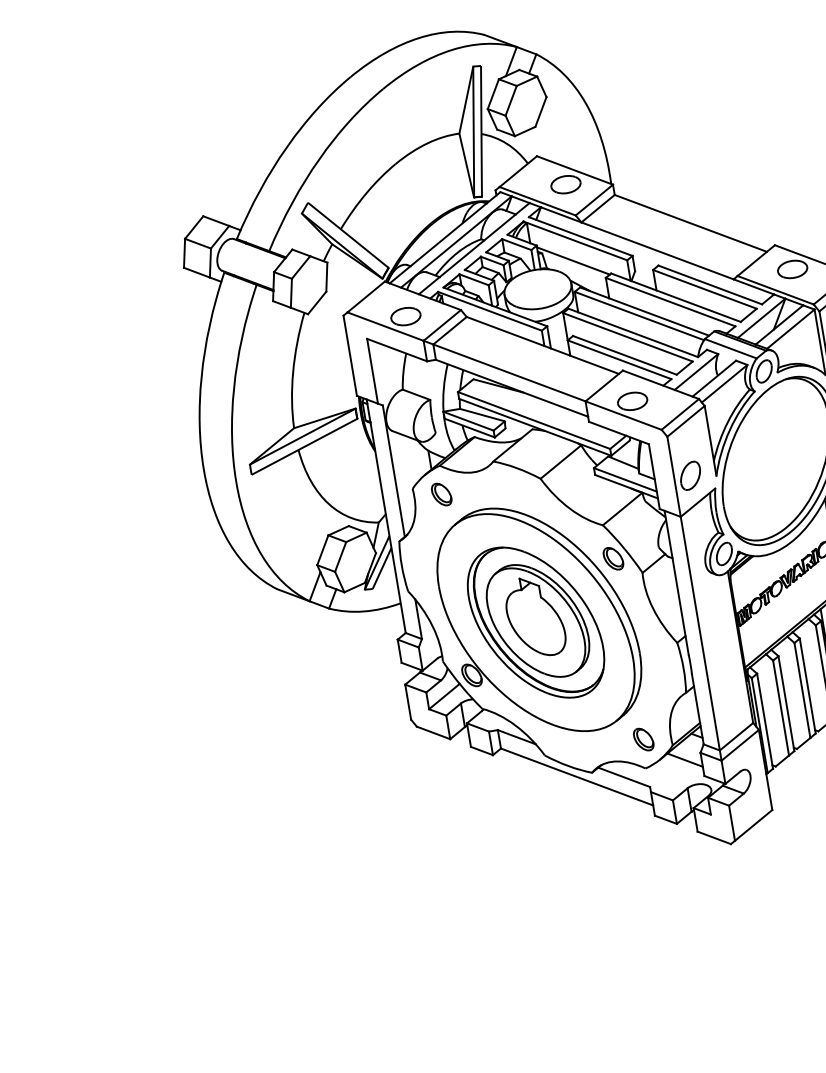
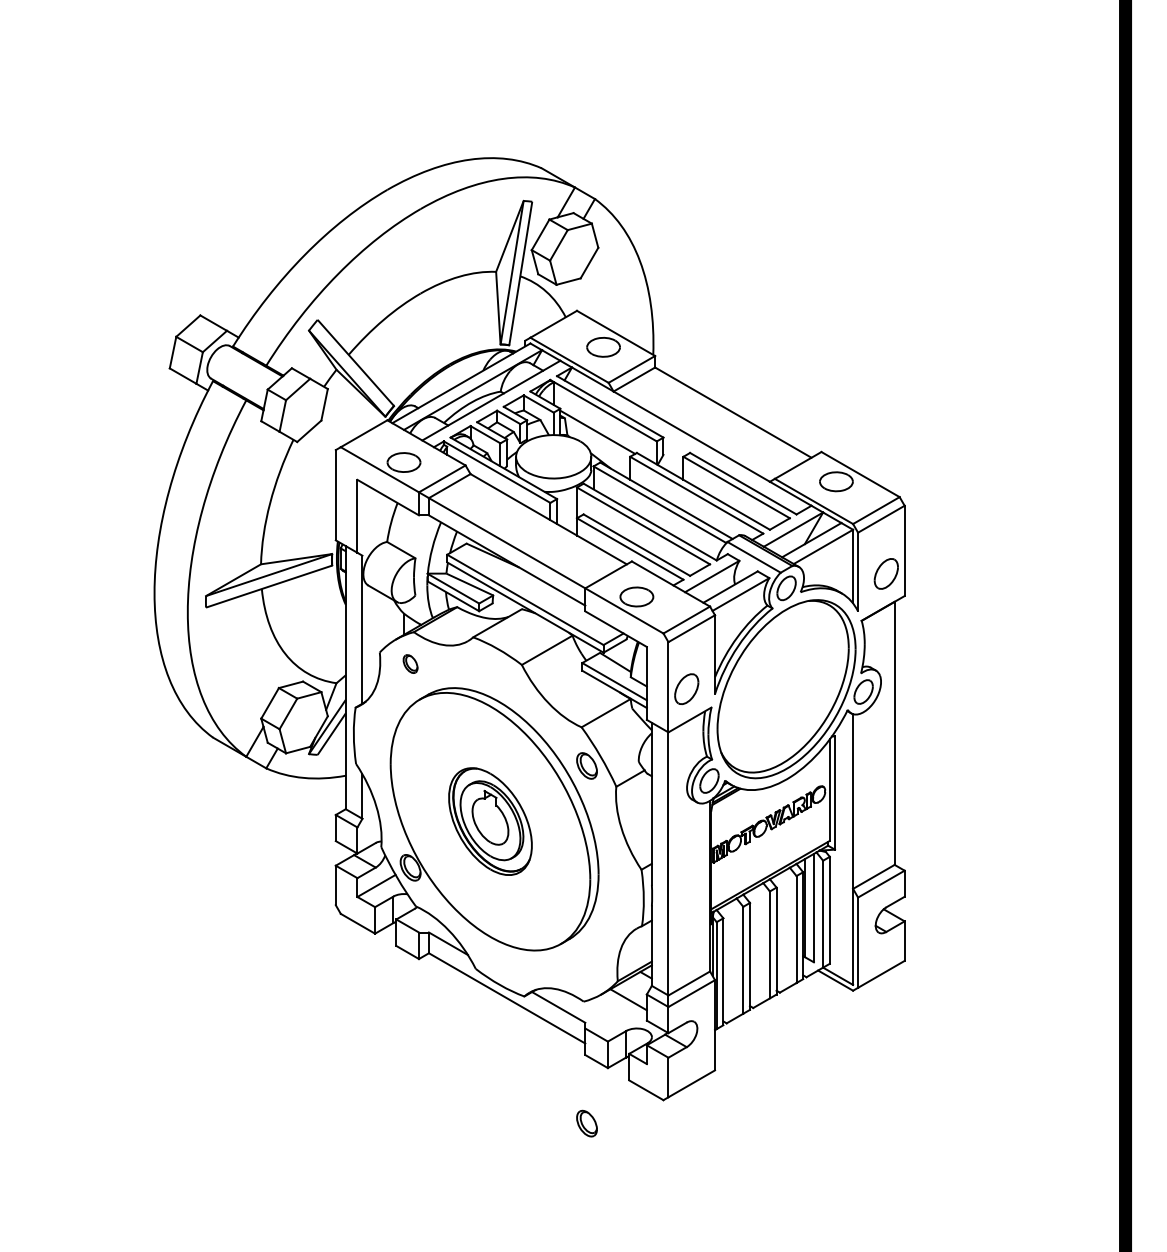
part: (441, 494) -> (410, 663), size x0.7
part: (536, 622) -> (490, 821), size x0.6
part: (643, 739) -> (586, 1123), moved

